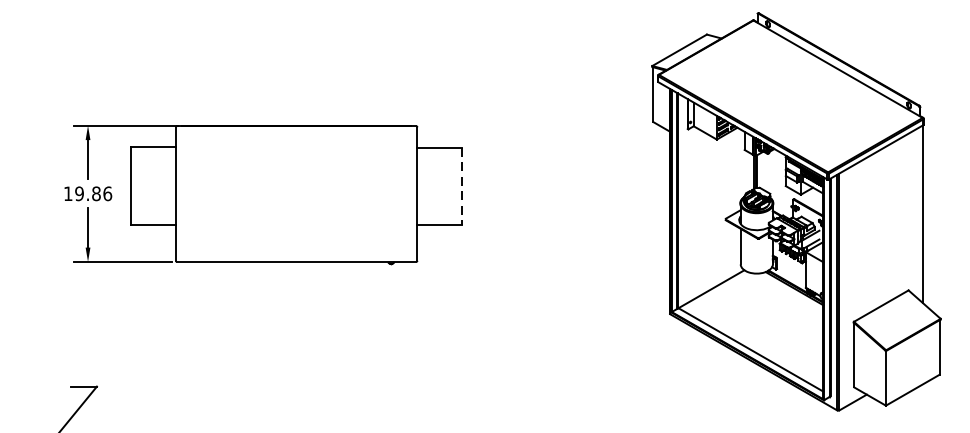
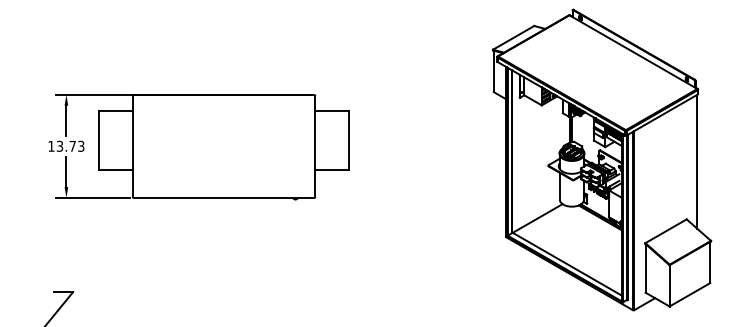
line: (462, 187) -> (349, 141), dashed -> solid
text: (93, 192) -> (70, 145), 19.86 -> 13.73

